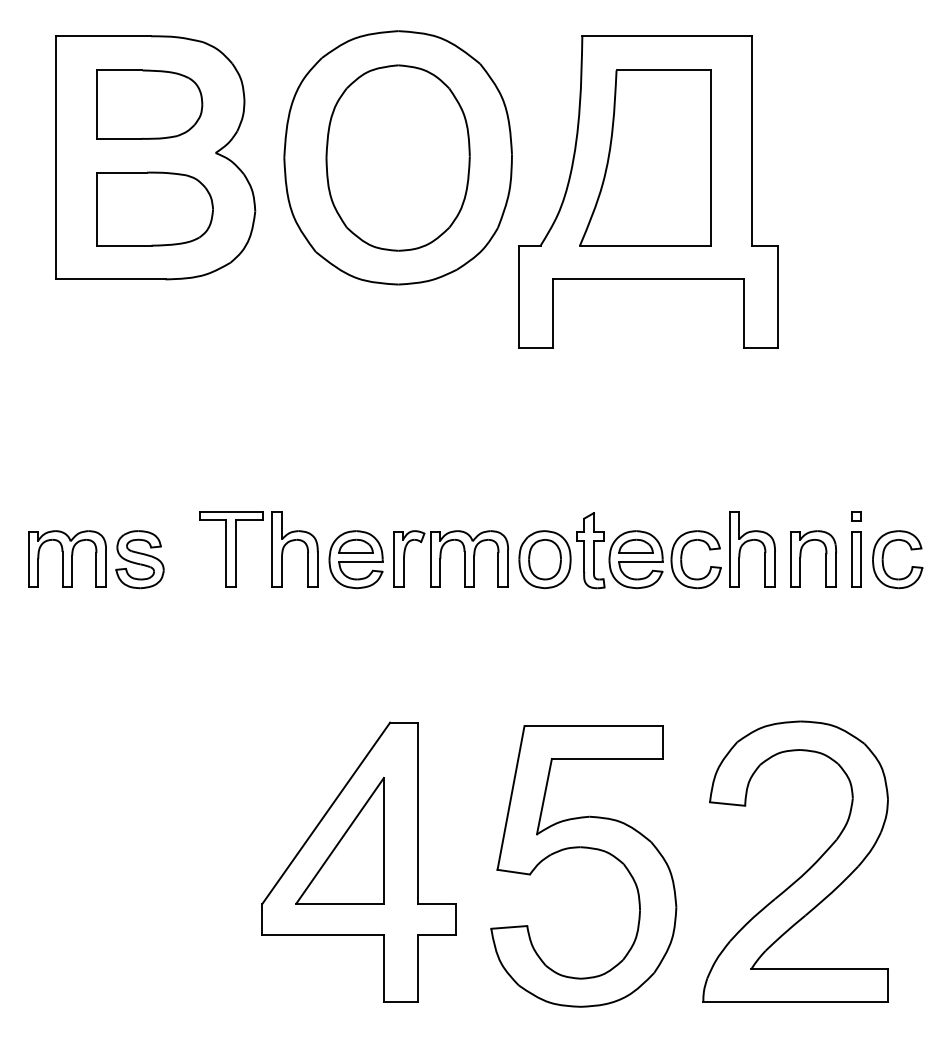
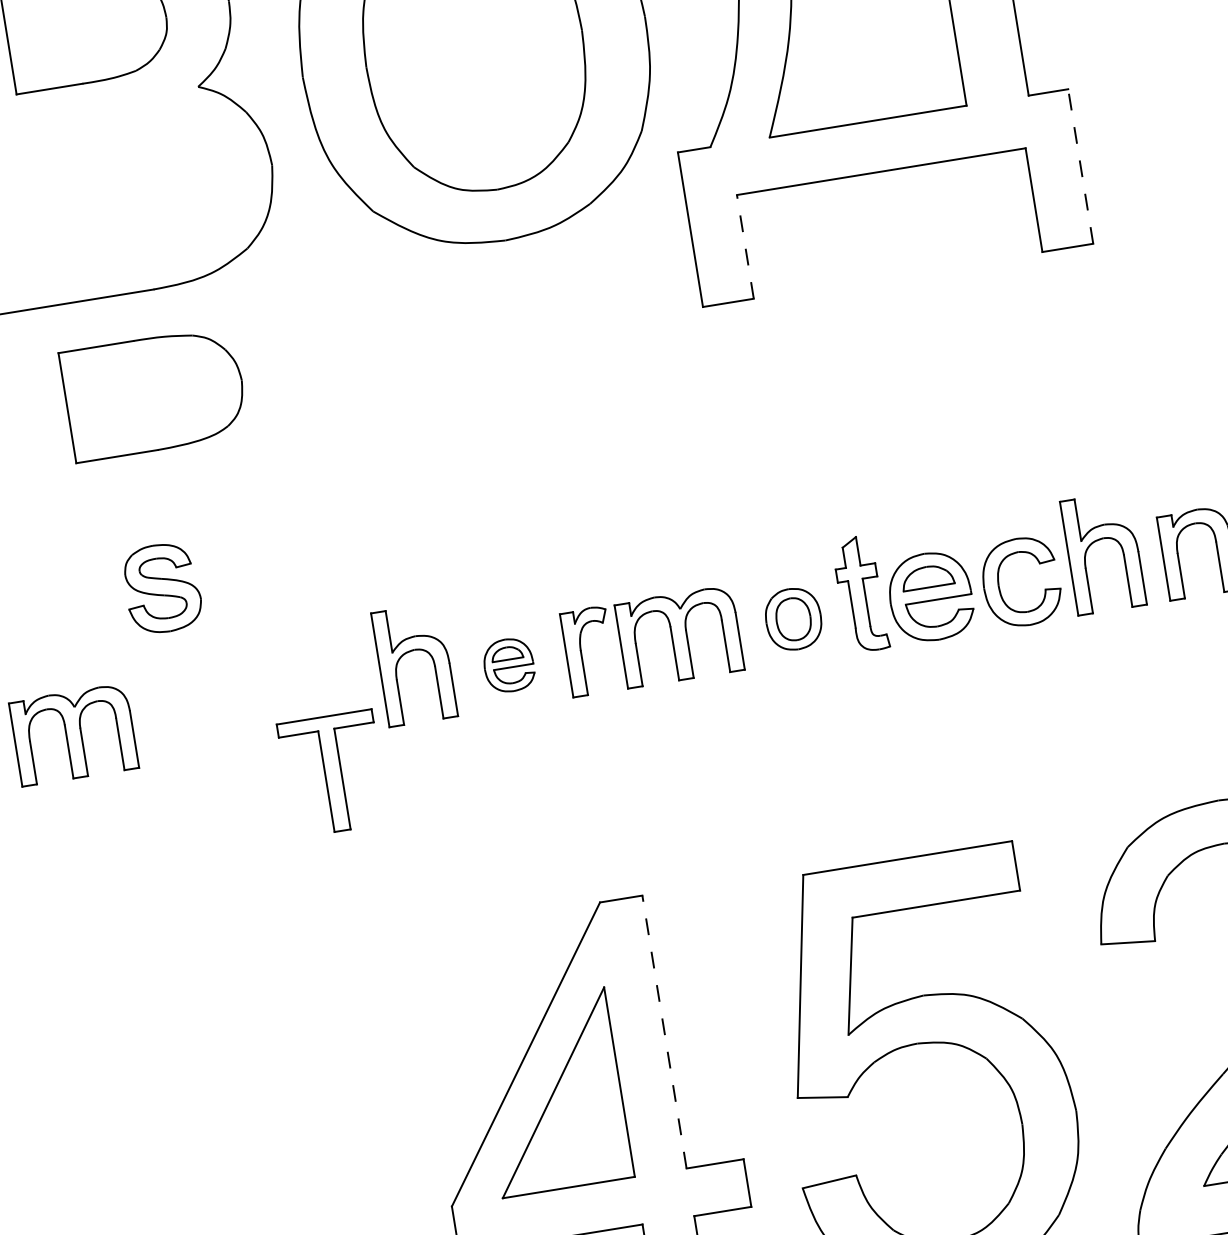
part: (154, 208) -> (153, 393), moved
line: (778, 296) -> (1081, 165), solid -> dashed
line: (552, 313) -> (744, 246), solid -> dashed
part: (231, 549) -> (333, 773), moved
part: (139, 559) -> (161, 588), moved
part: (355, 559) -> (508, 665), size x0.6
part: (544, 559) -> (792, 619), size x0.7
line: (418, 813) -> (664, 1032), solid -> dashed

